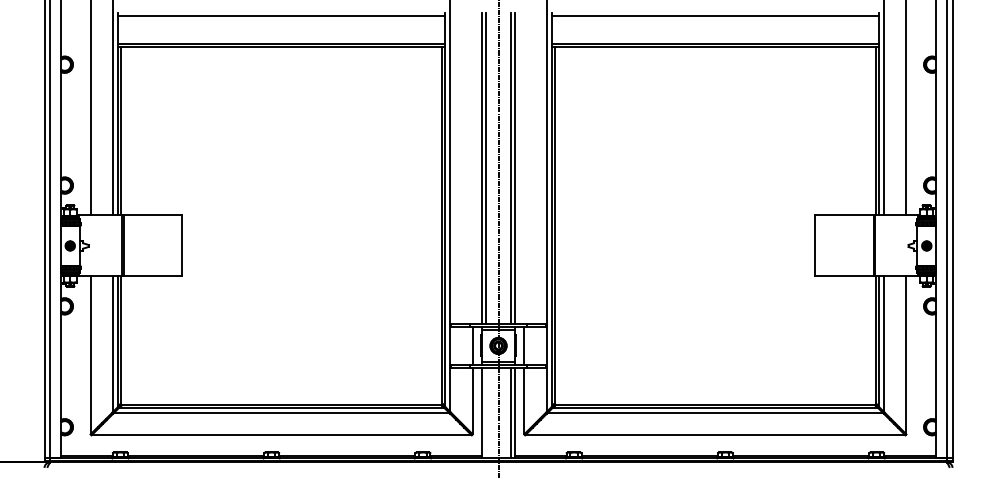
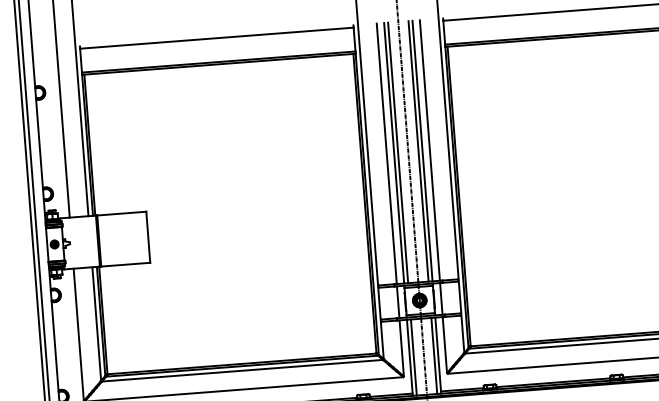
line: (472, 168) -> (386, 153), added
line: (524, 168) -> (430, 150), added
line: (486, 412) -> (413, 357), added

